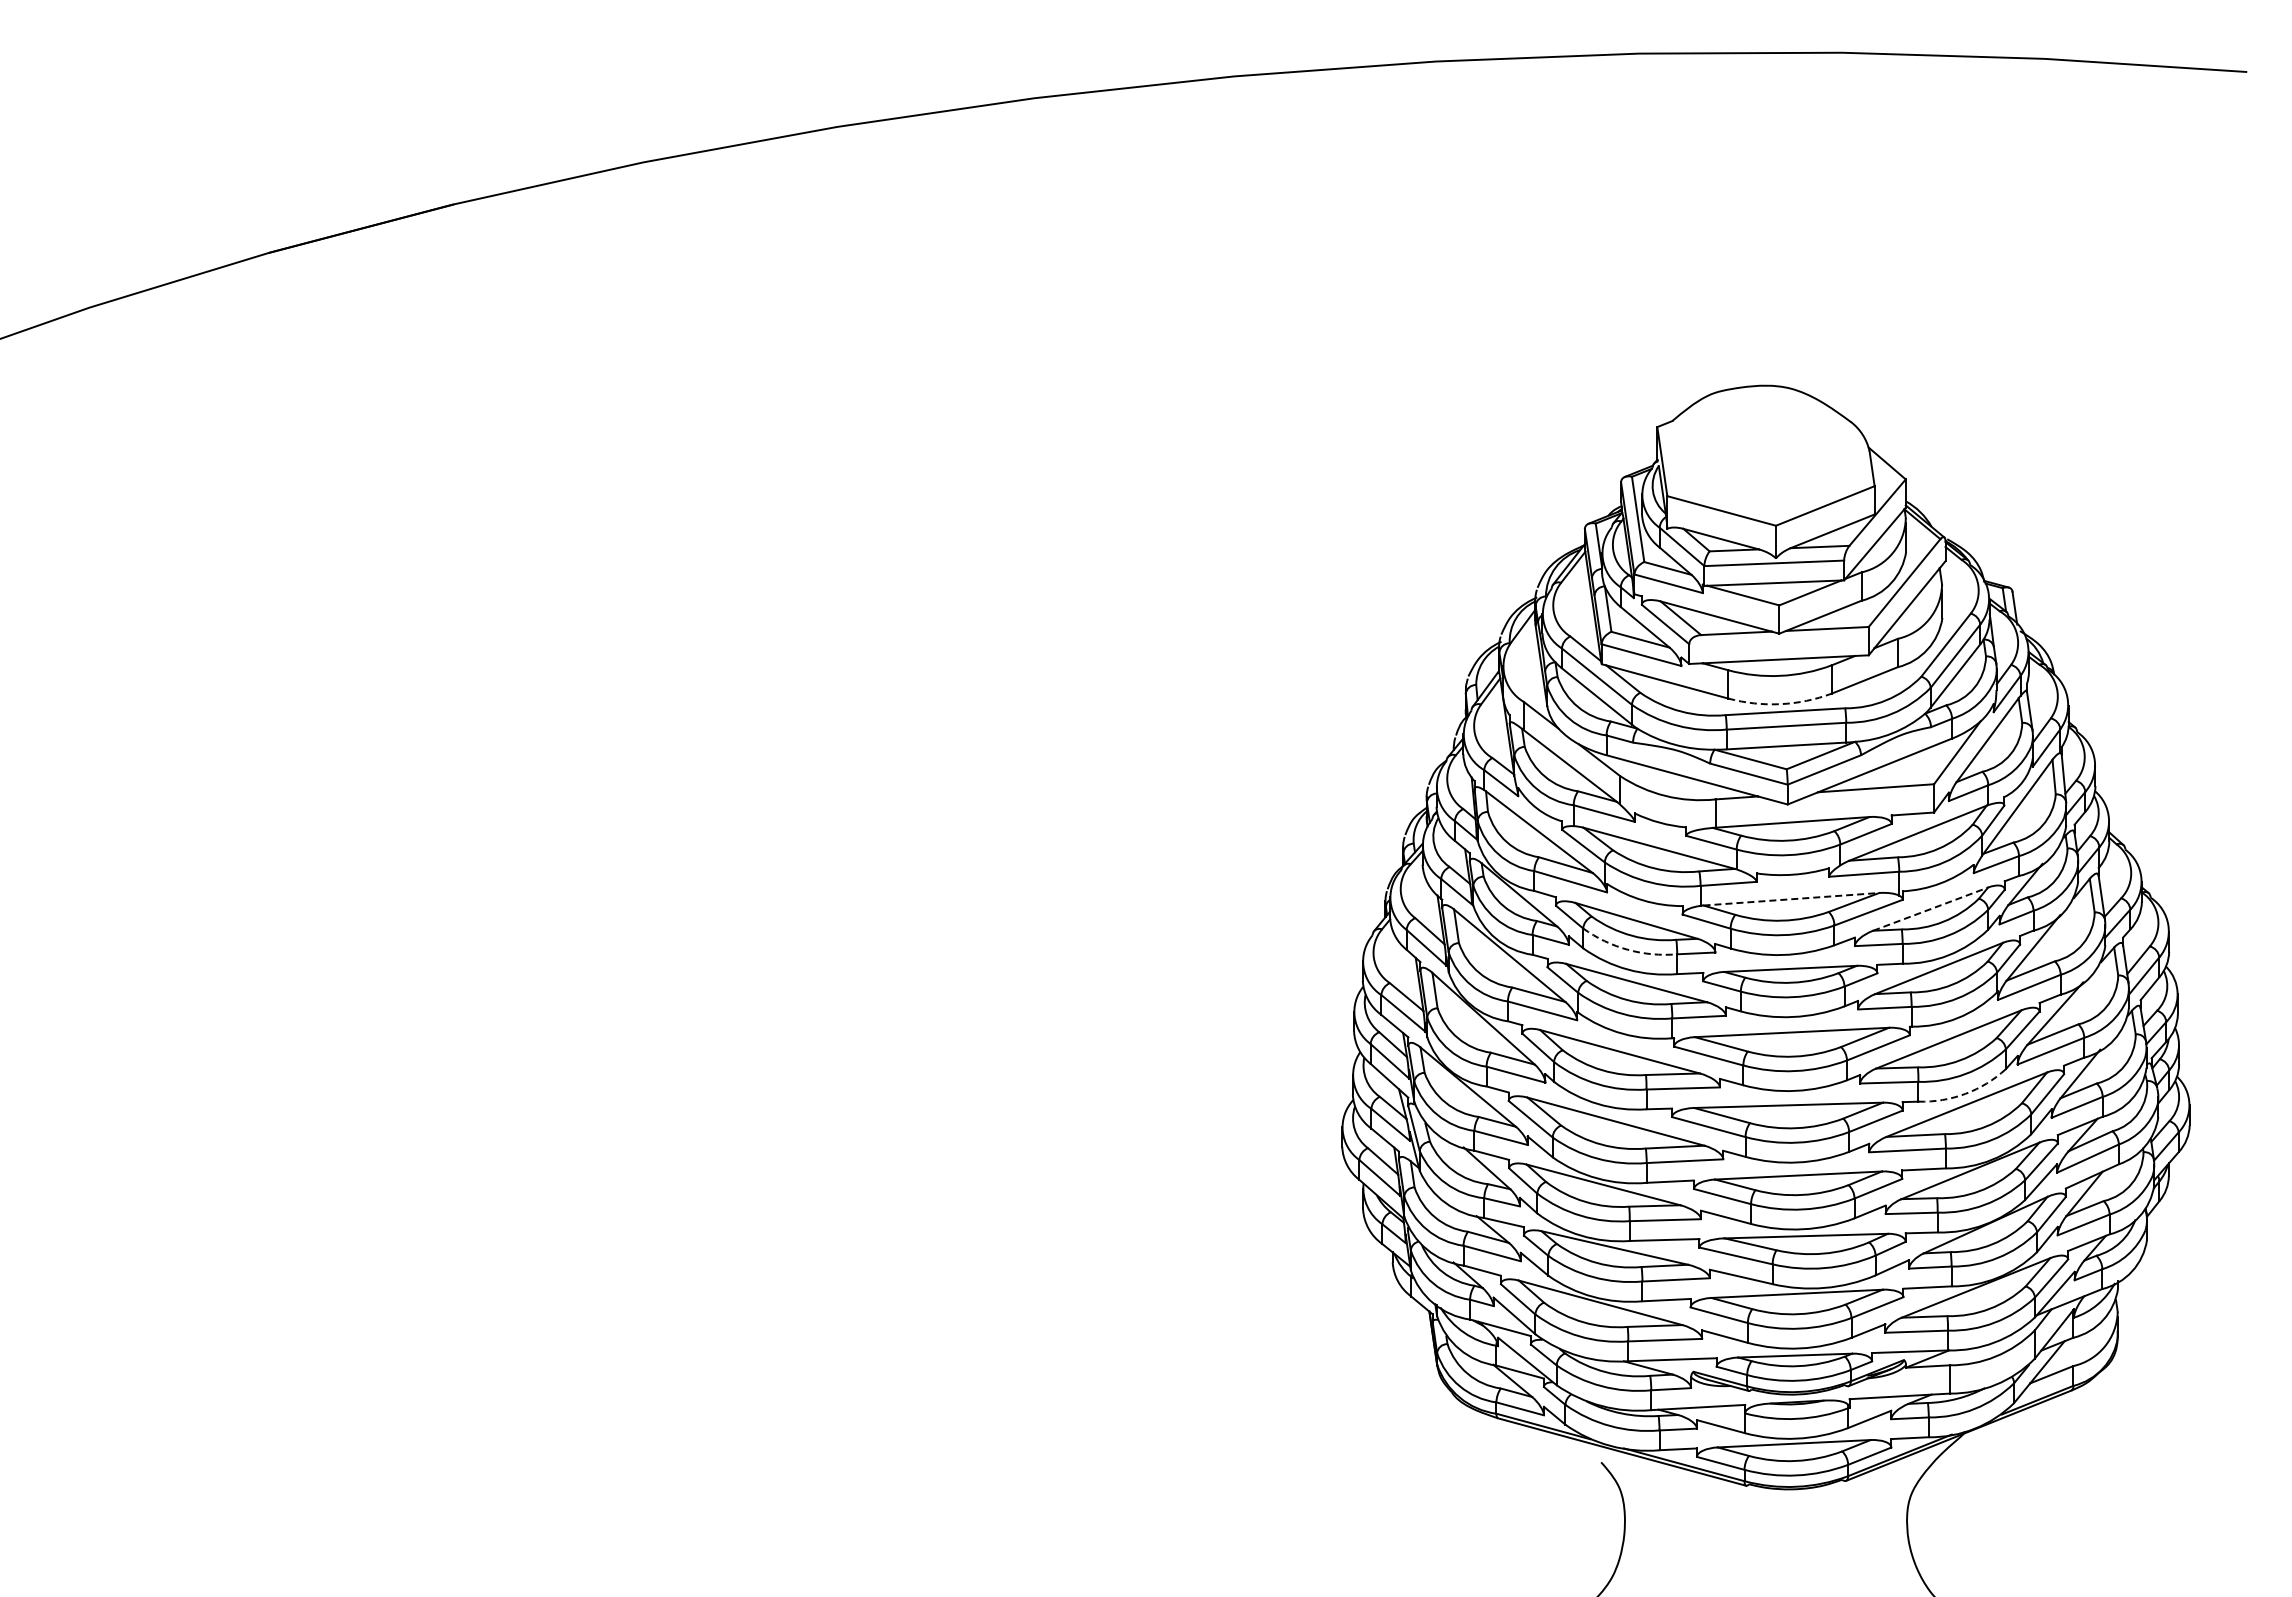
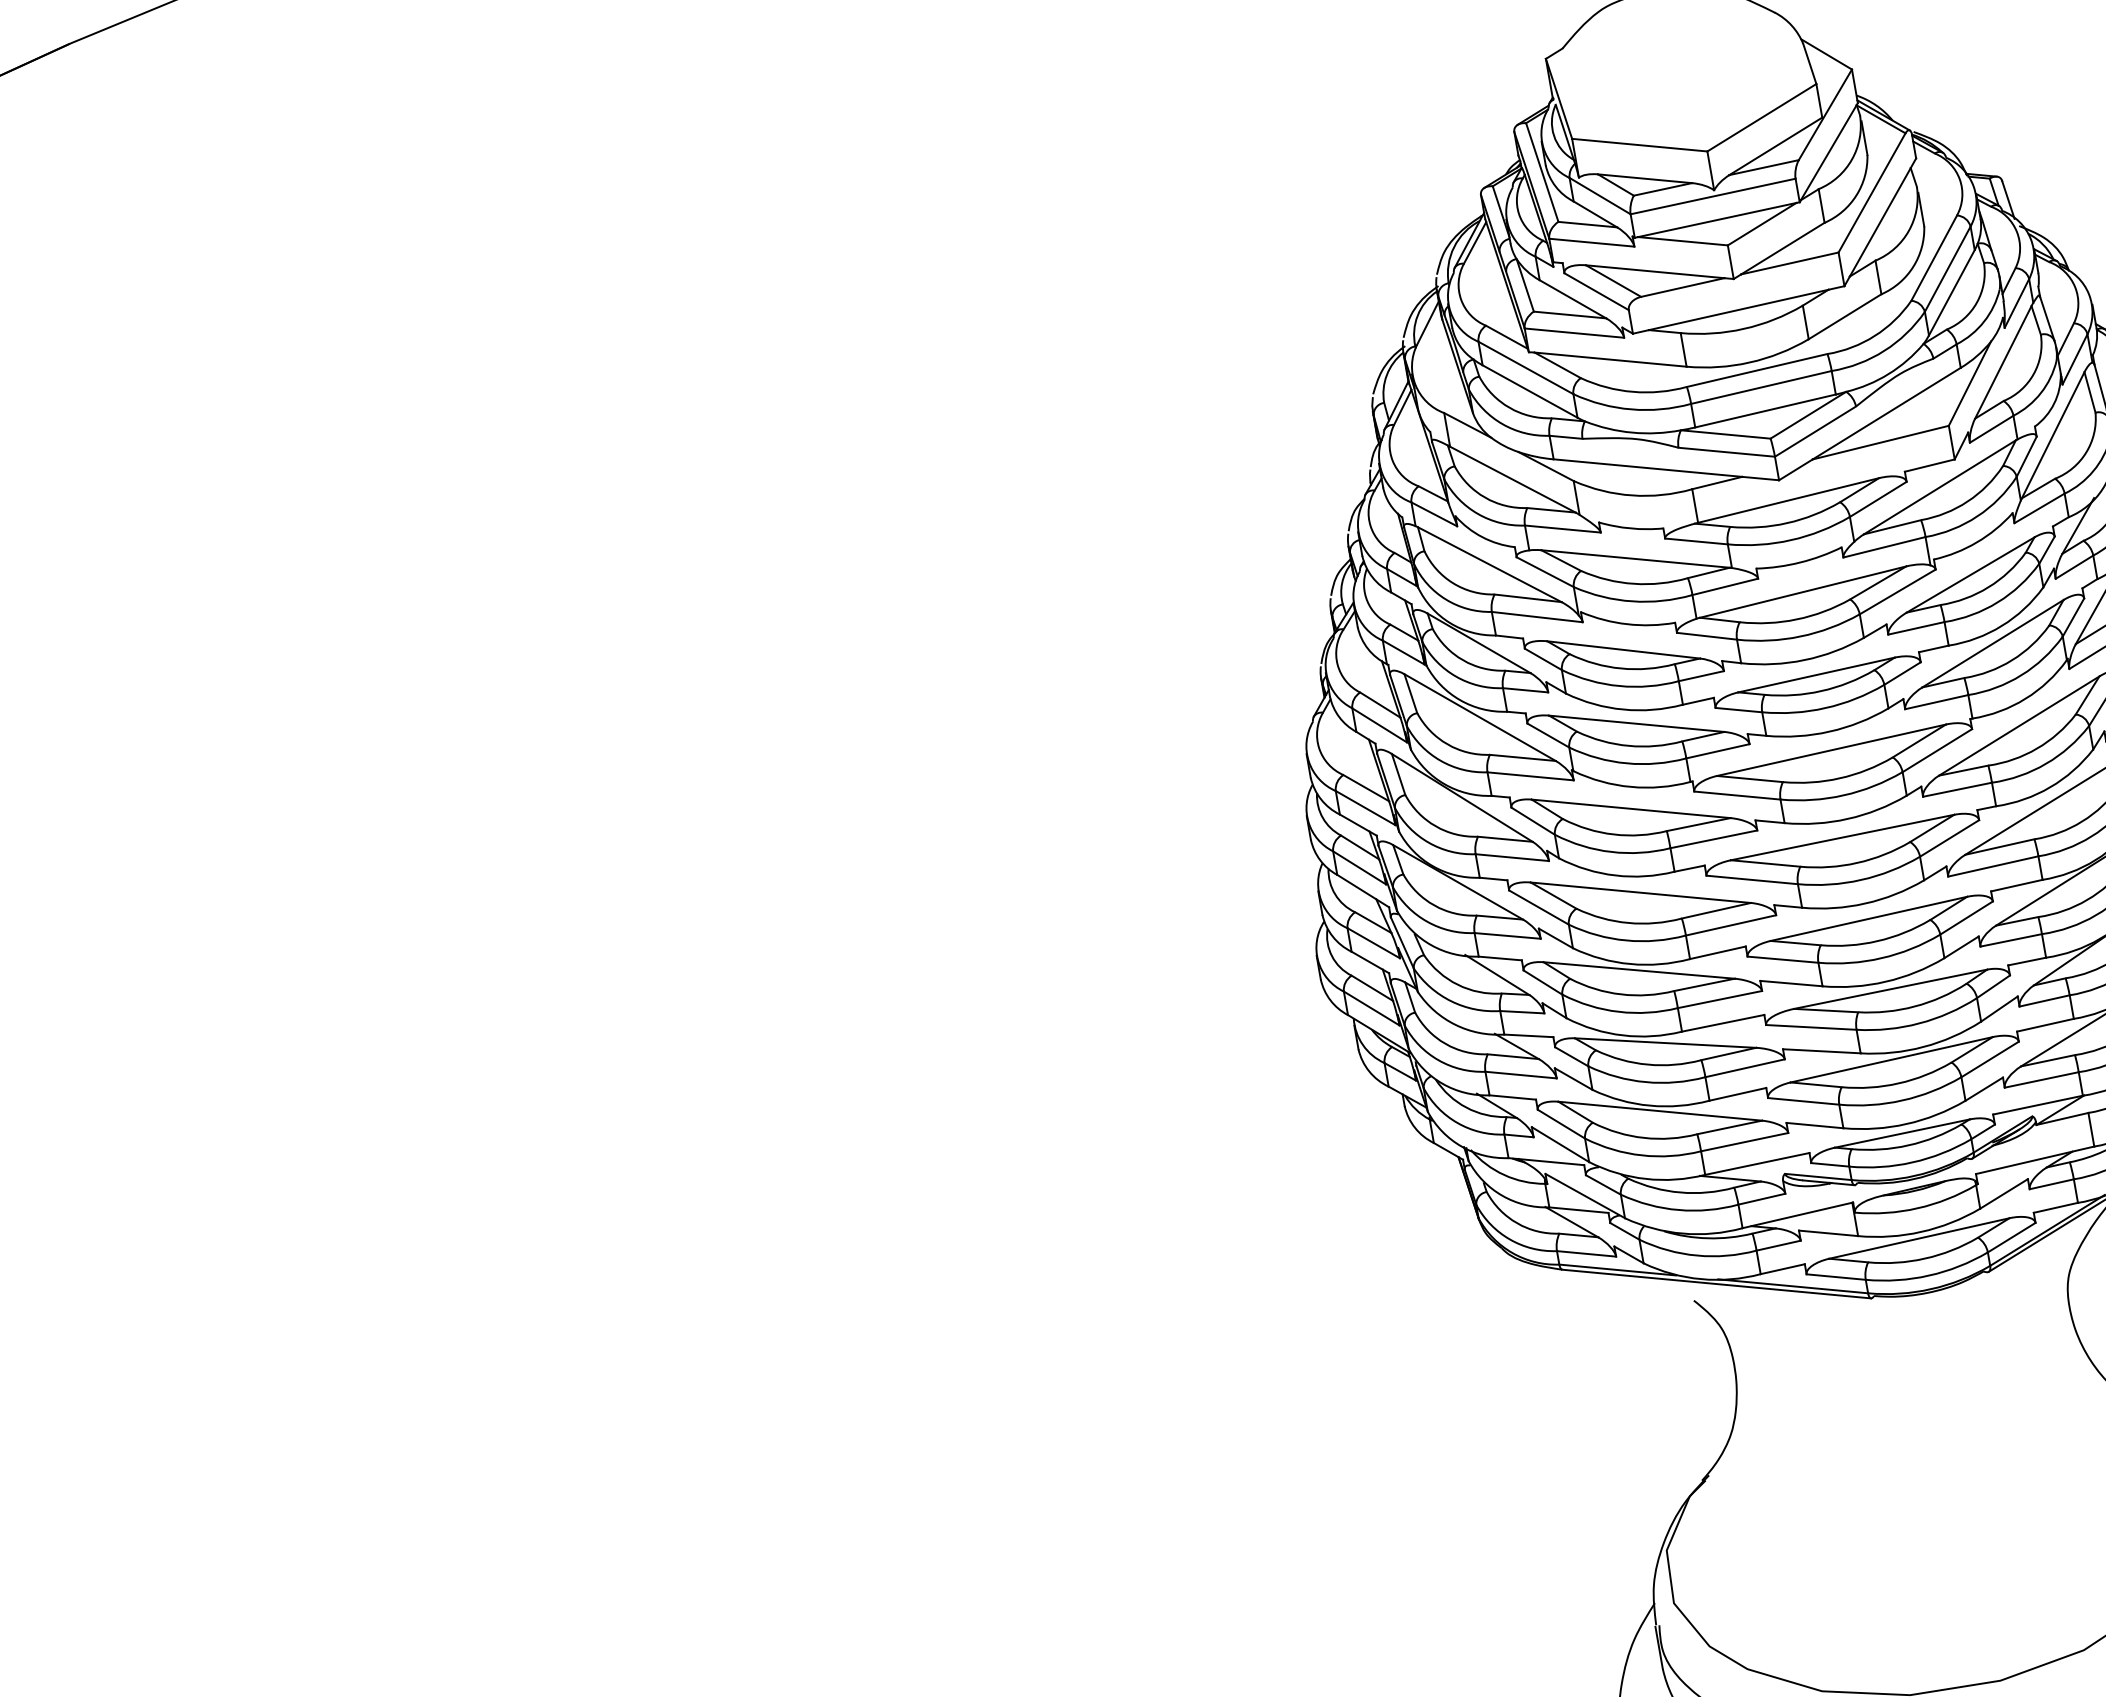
arc: (1780, 704) -> (1749, 362), dashed -> solid
line: (1791, 899) -> (1803, 592), dashed -> solid
line: (1931, 908) -> (1971, 574), dashed -> solid
arc: (1627, 949) -> (1618, 685), dashed -> solid
arc: (1965, 1093) -> (2050, 786), dashed -> solid

